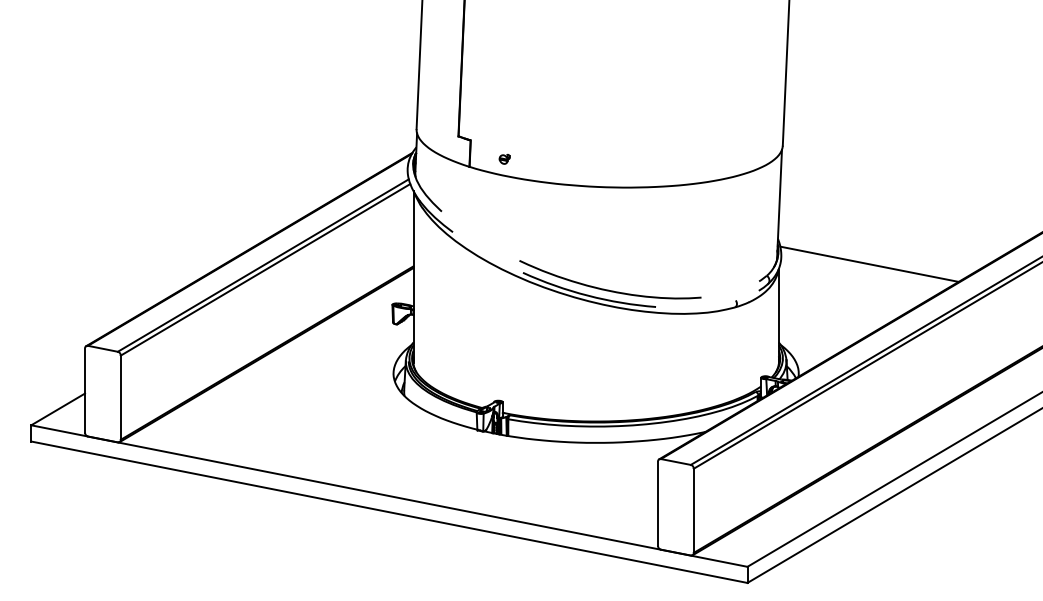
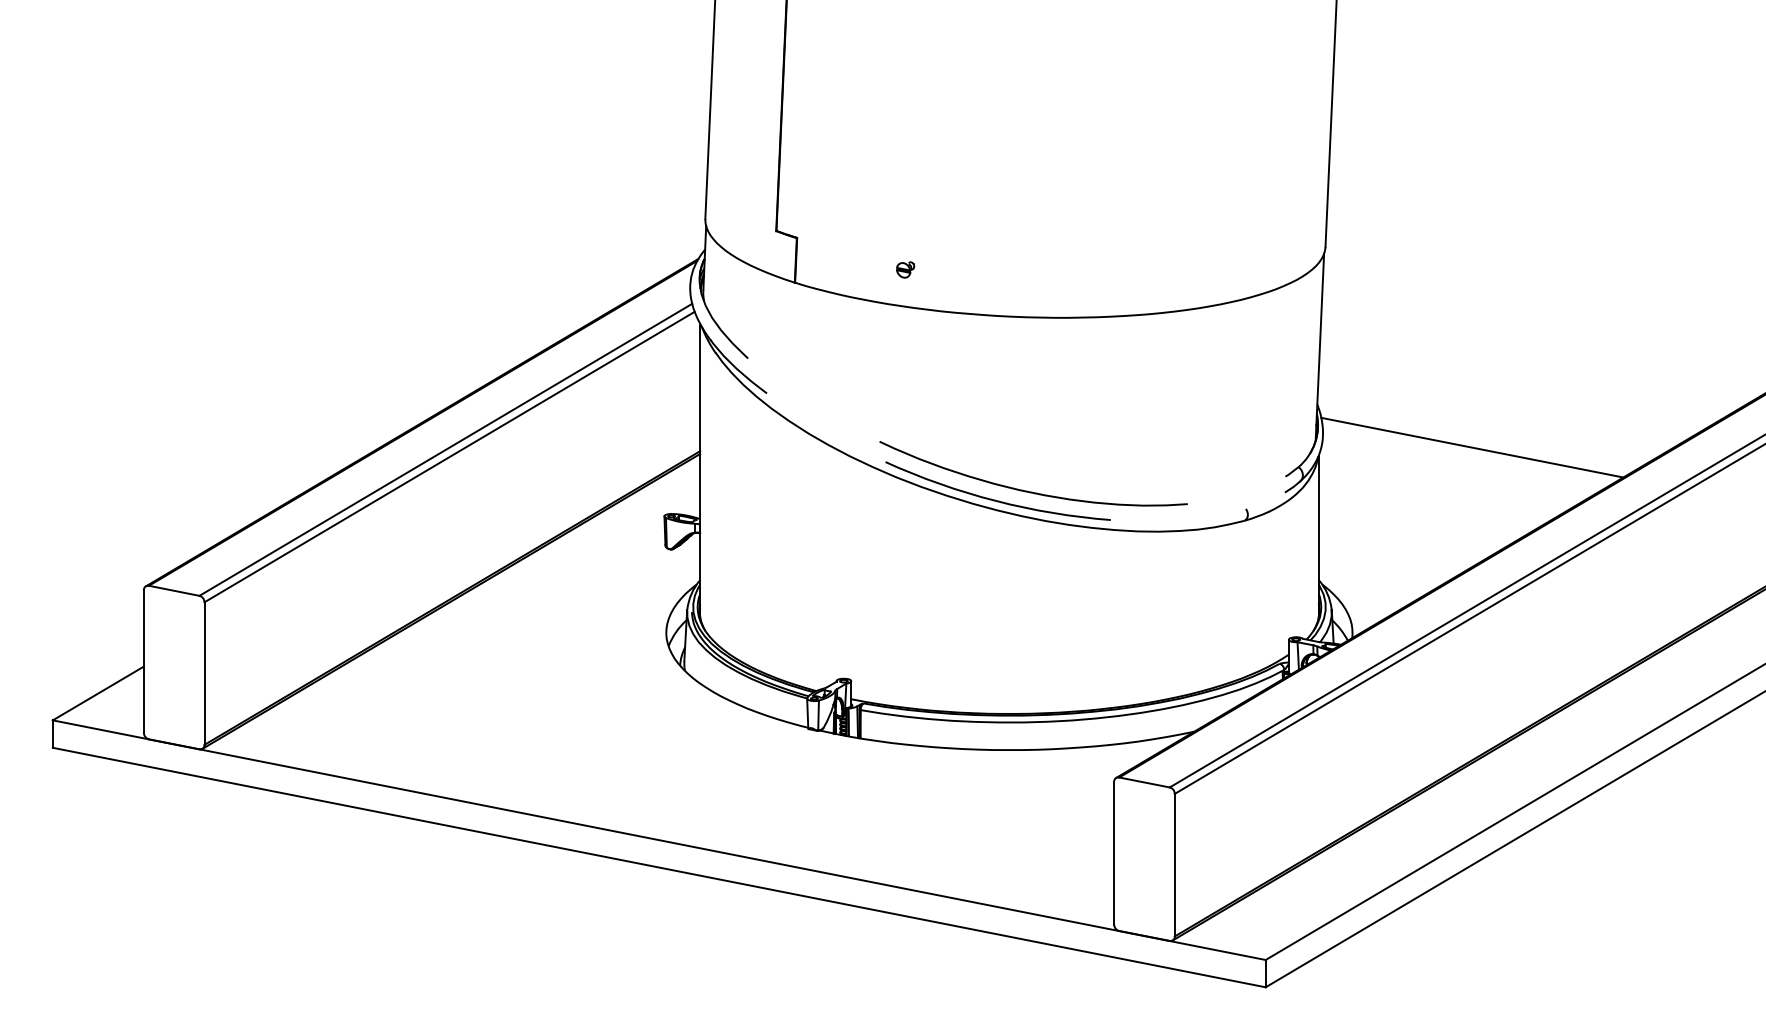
part: (504, 158) -> (905, 268), moved

